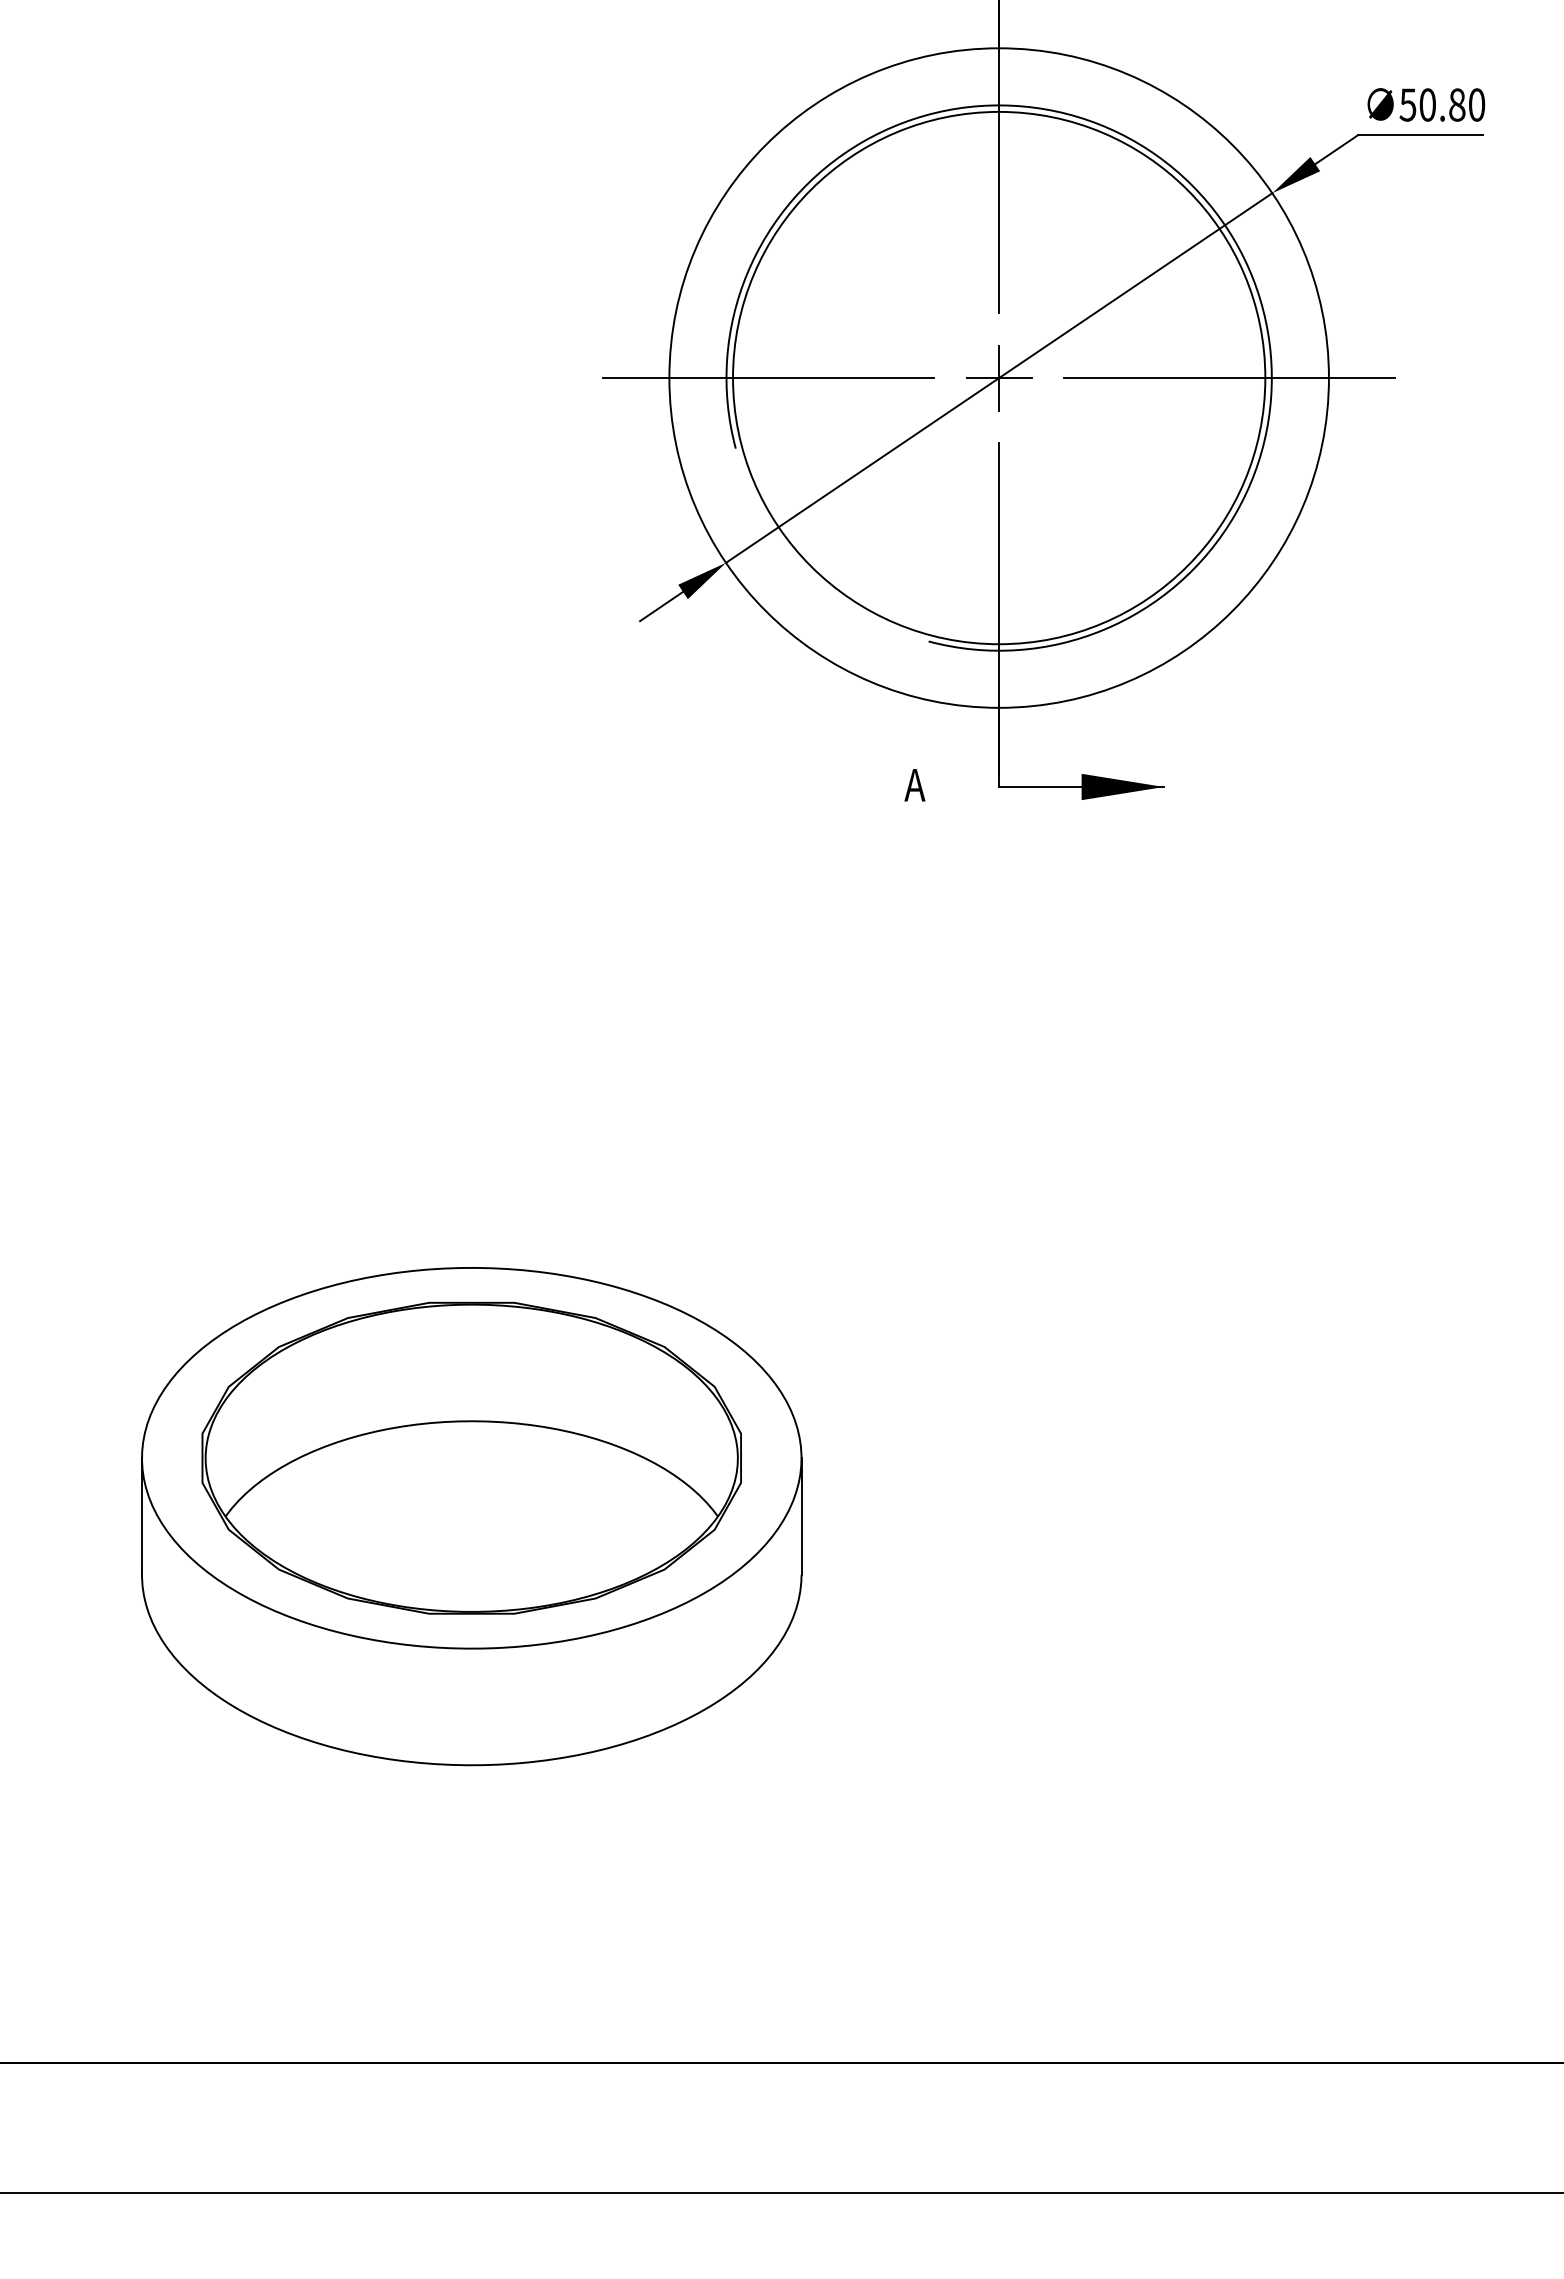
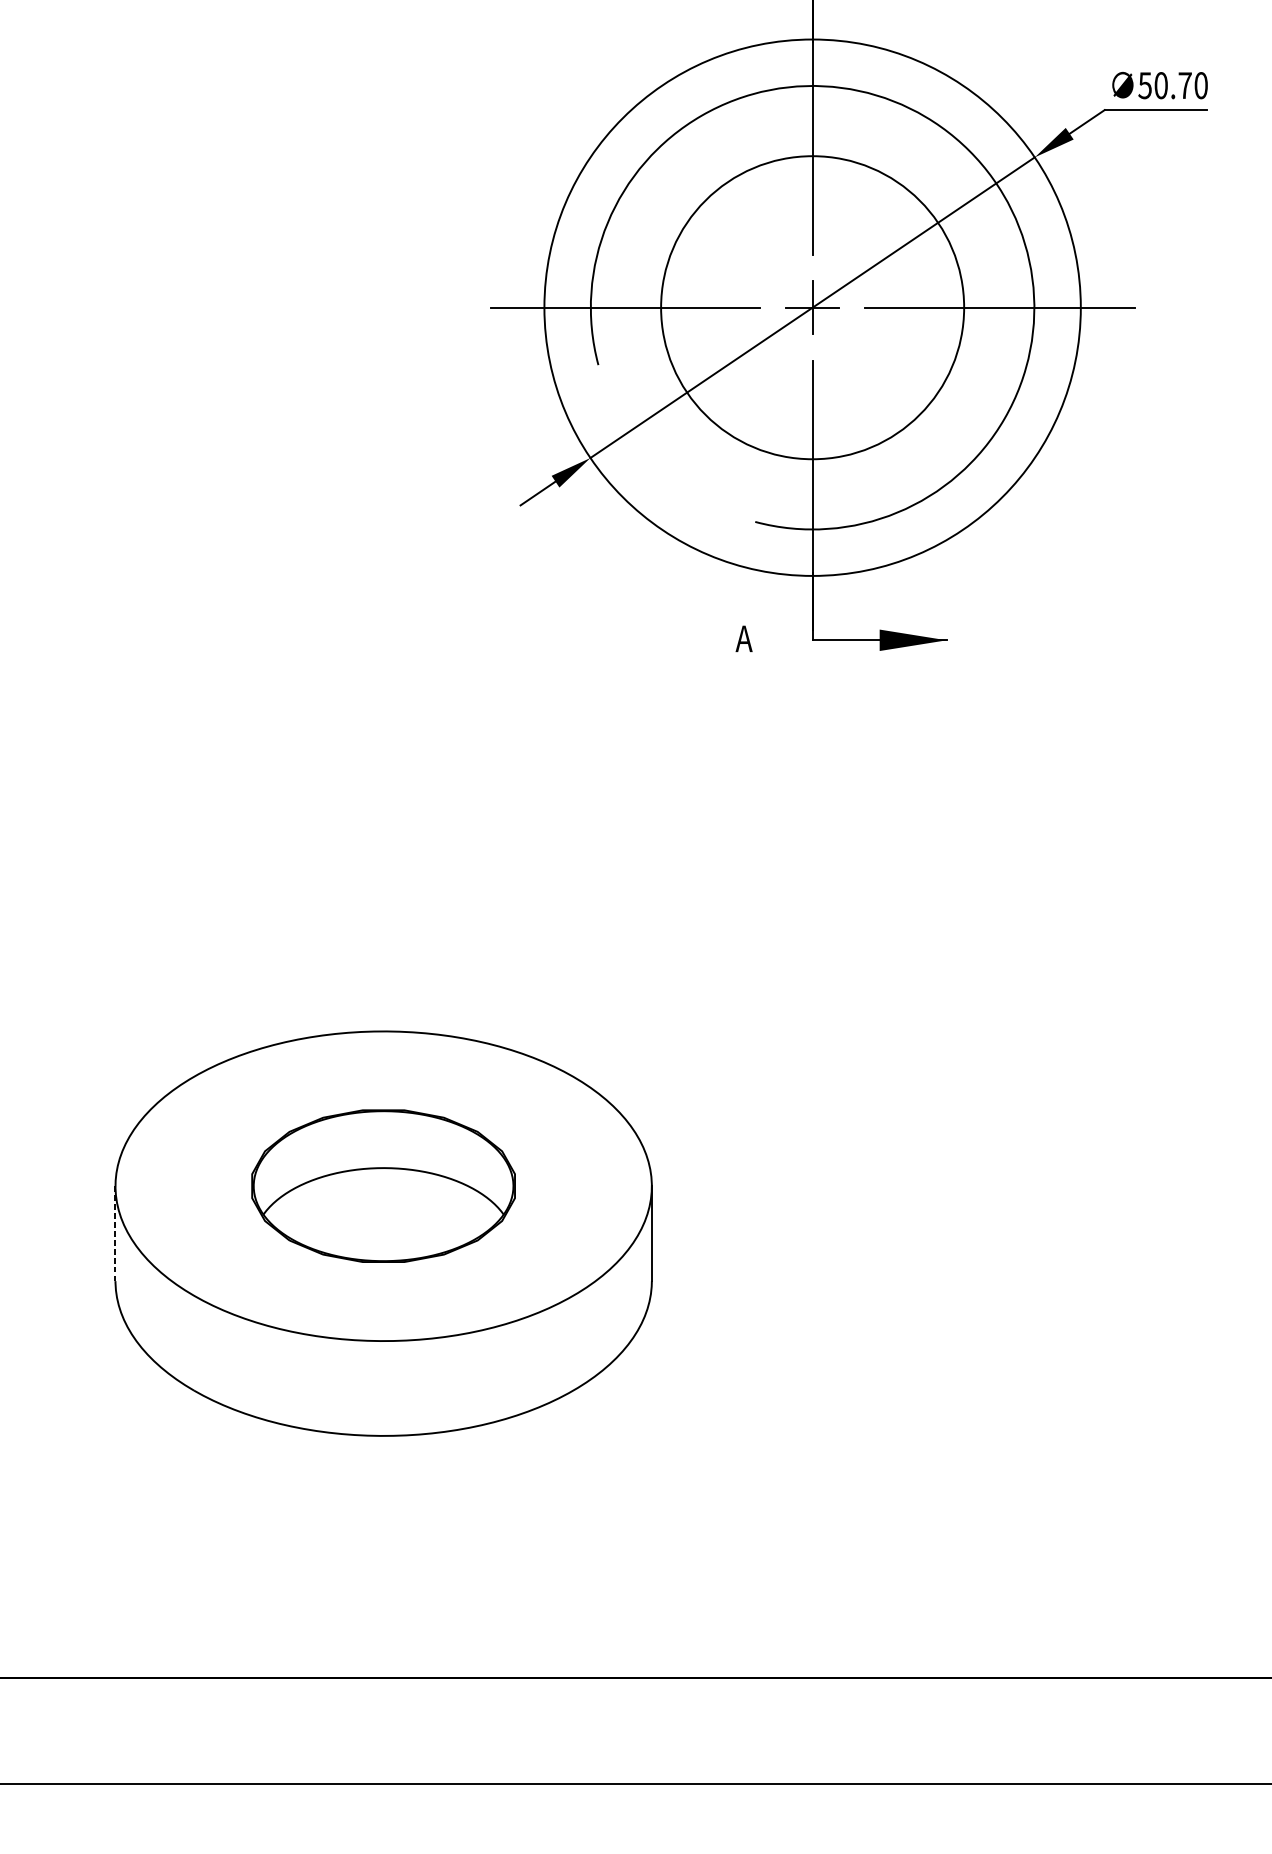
text: (1457, 104) -> (1185, 85), 50.80 -> 50.70
circle: (999, 377) -> (812, 307), size x0.7
part: (471, 1457) -> (383, 1185), size x0.6
line: (141, 1517) -> (115, 1234), solid -> dashed

